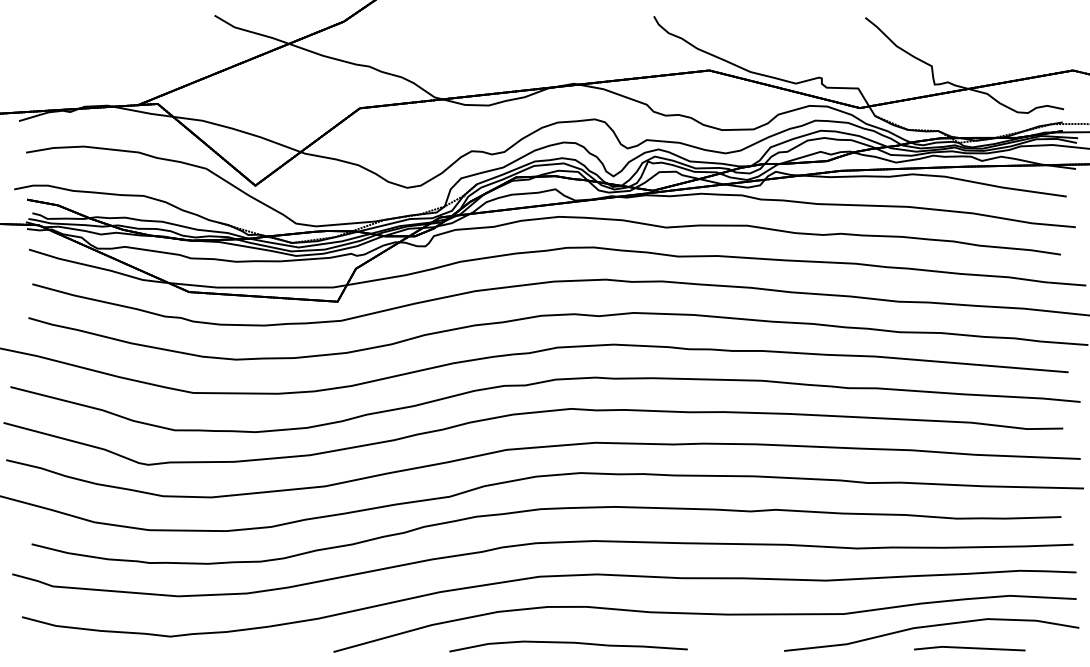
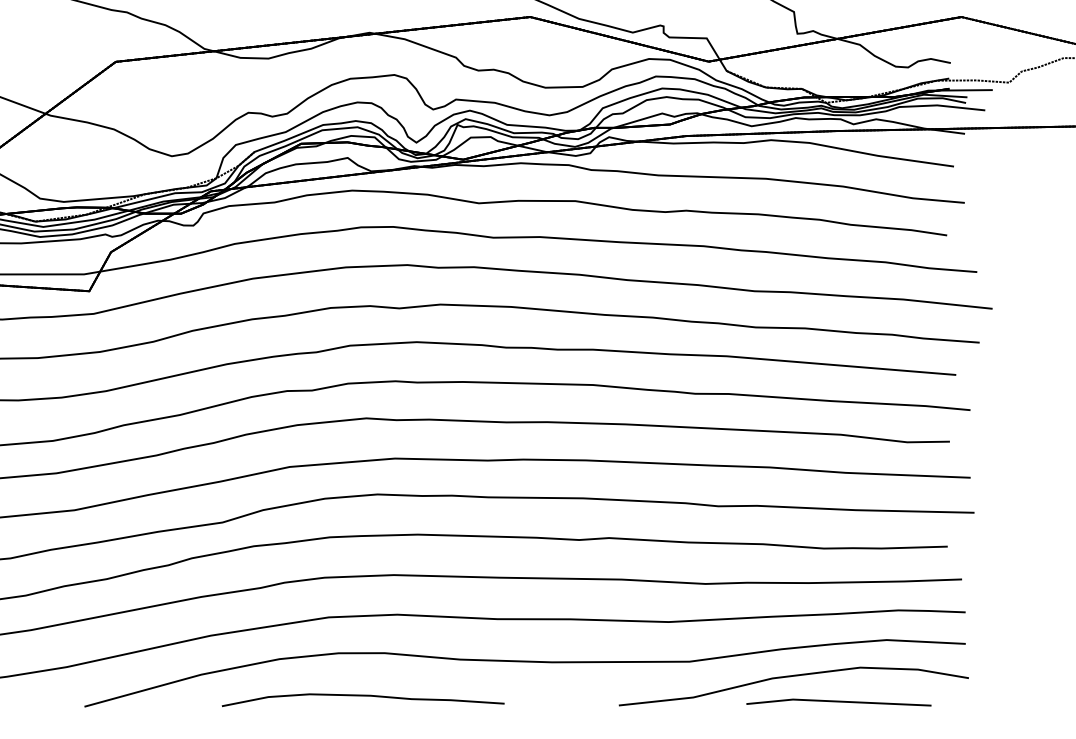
part: (969, 648) -> (838, 702), size x1.4

